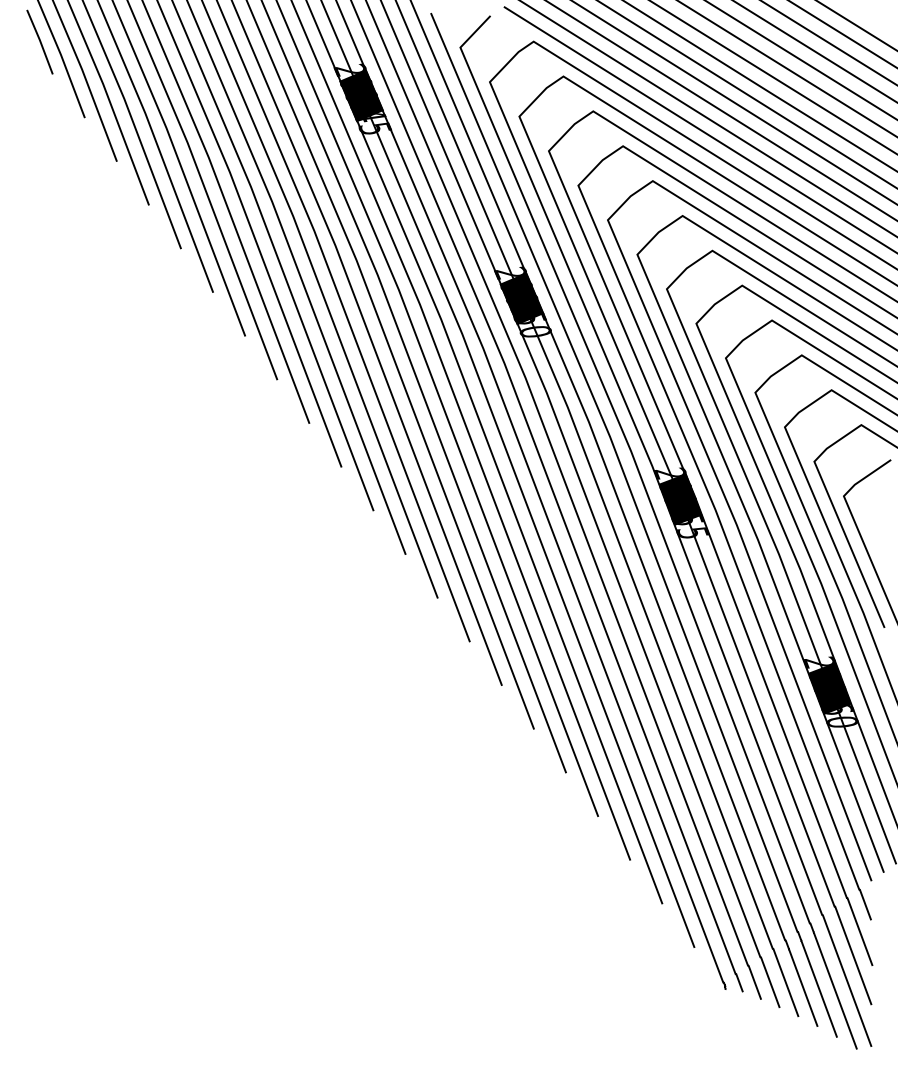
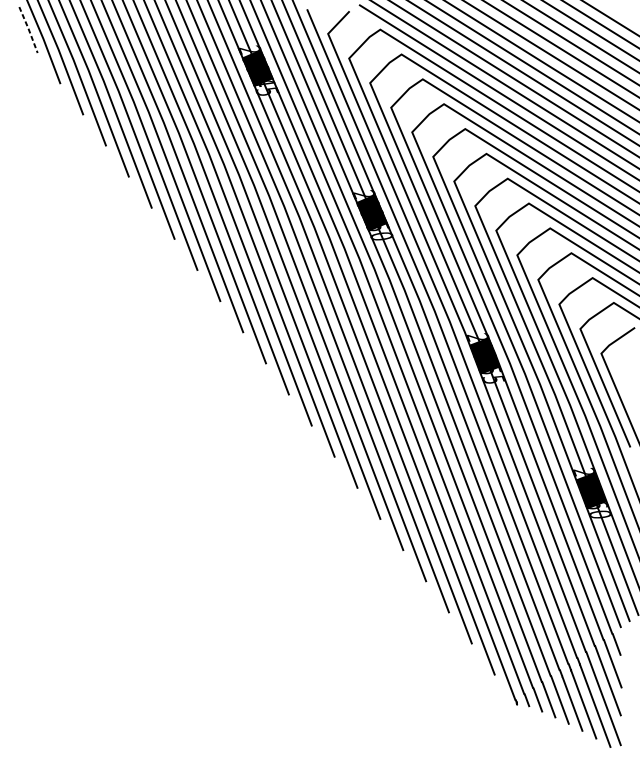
line: (40, 42) -> (28, 30), solid -> dashed

